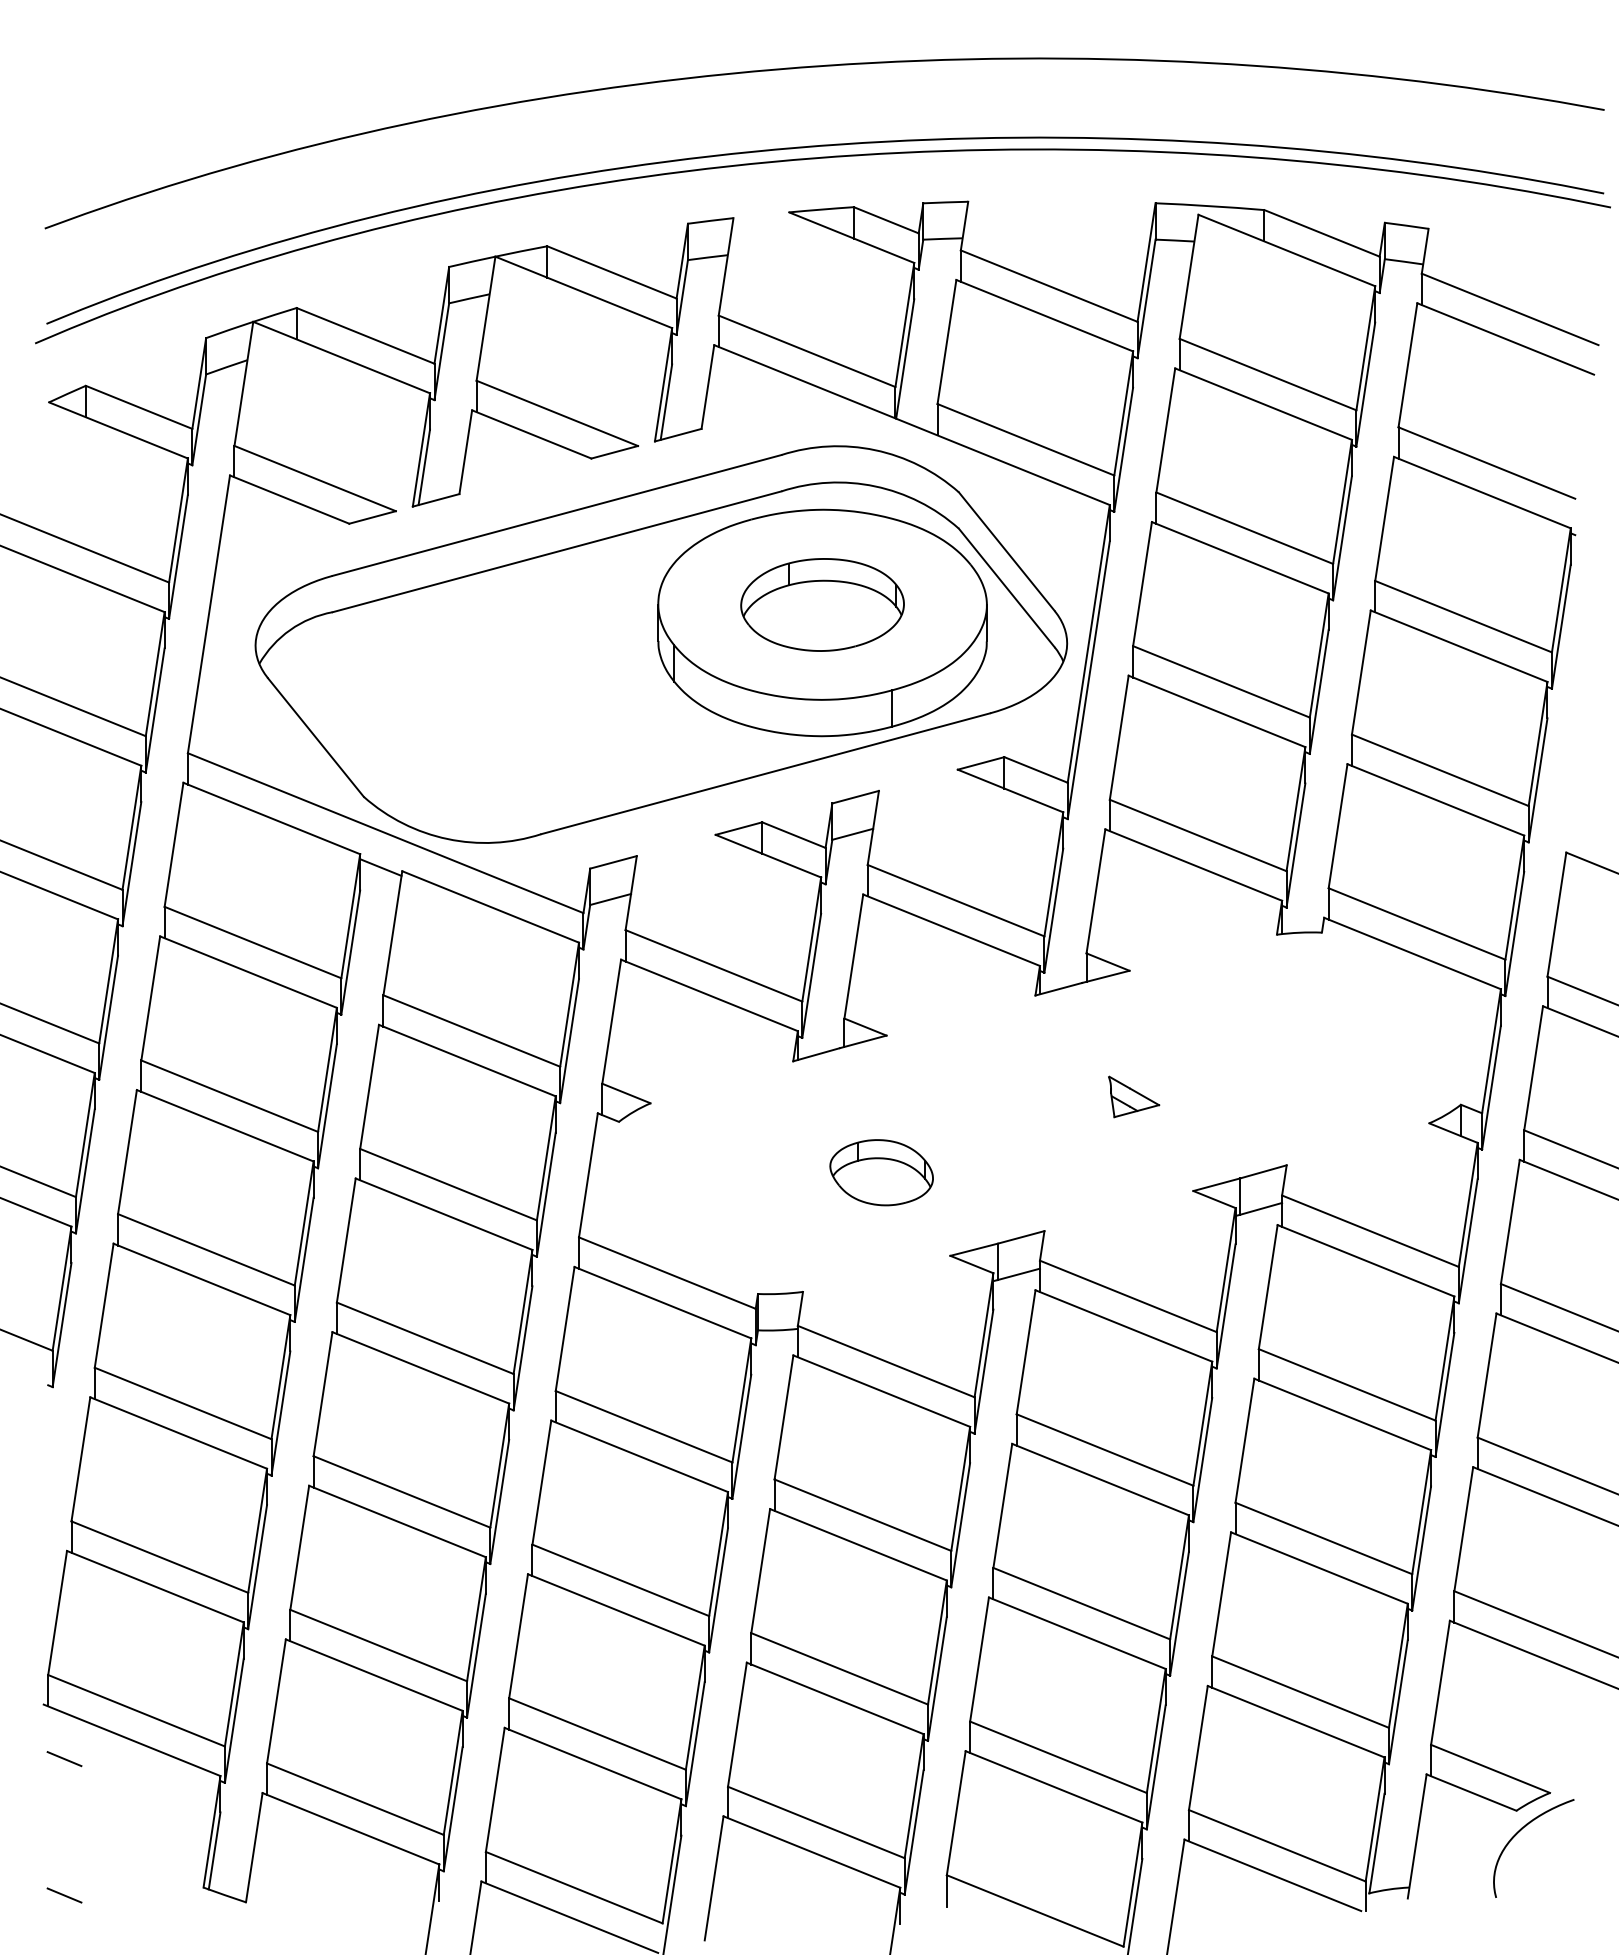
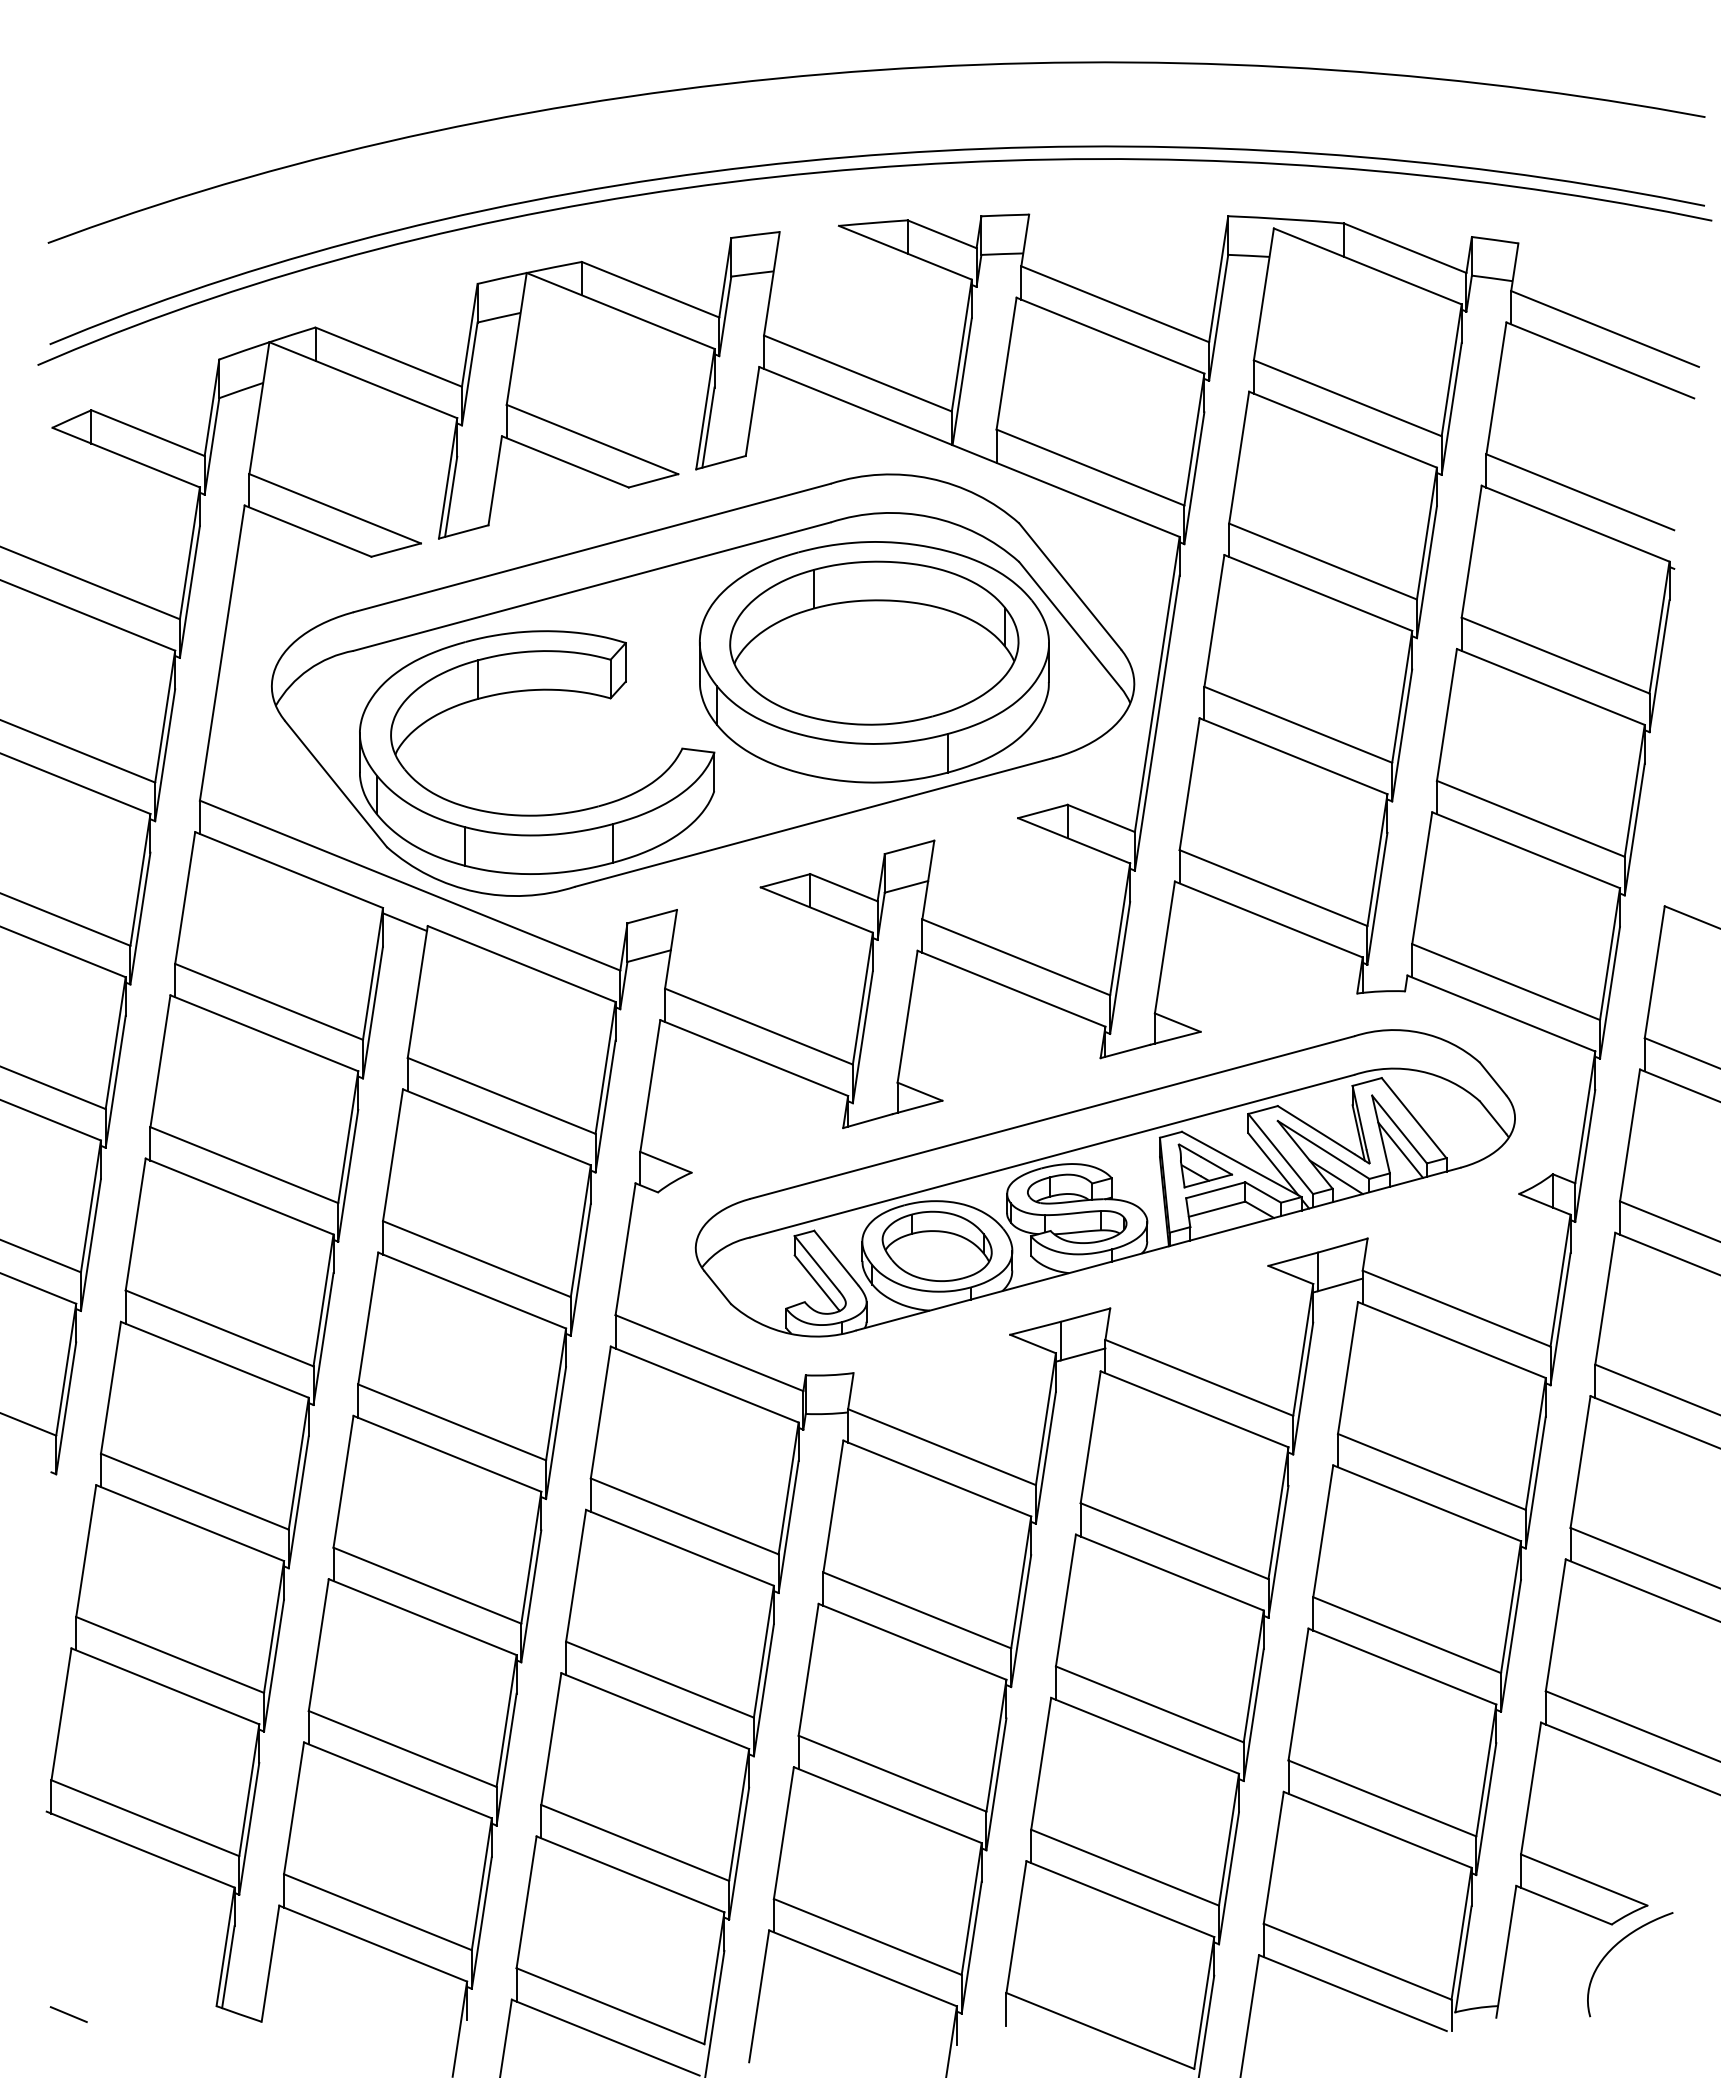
part: (822, 604) -> (874, 642), size x1.67
part: (499, 650) -> (531, 691), added
part: (1039, 1113) -> (1104, 1183), added
line: (64, 1759) -> (68, 1869), removed

